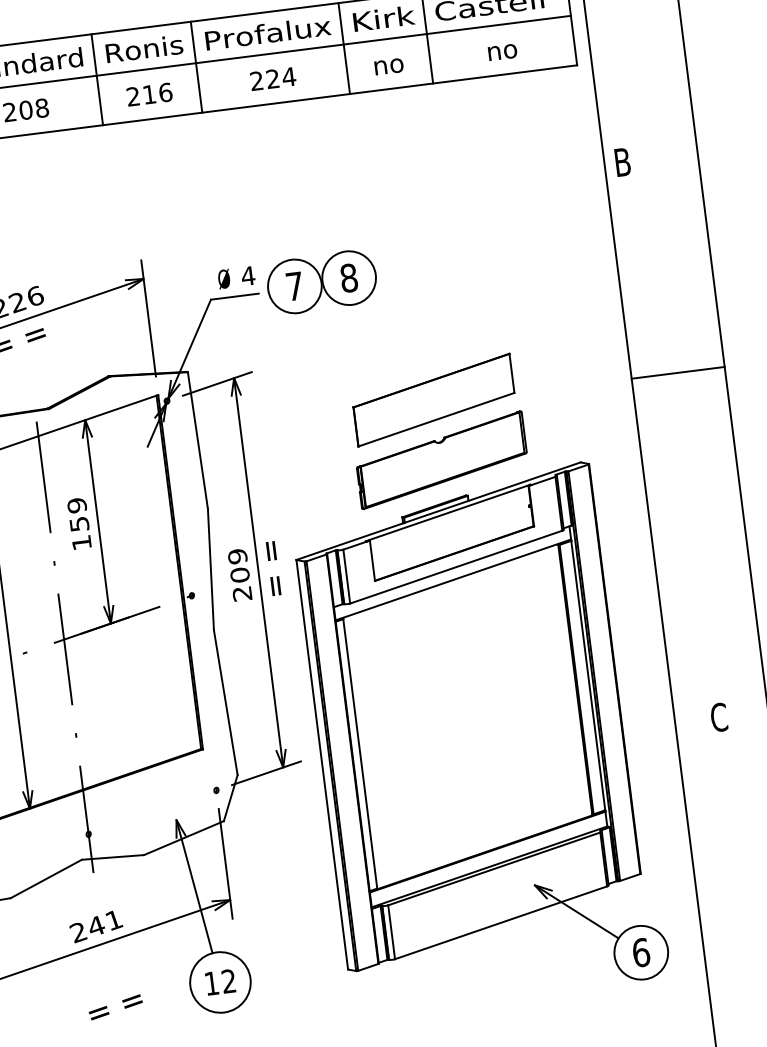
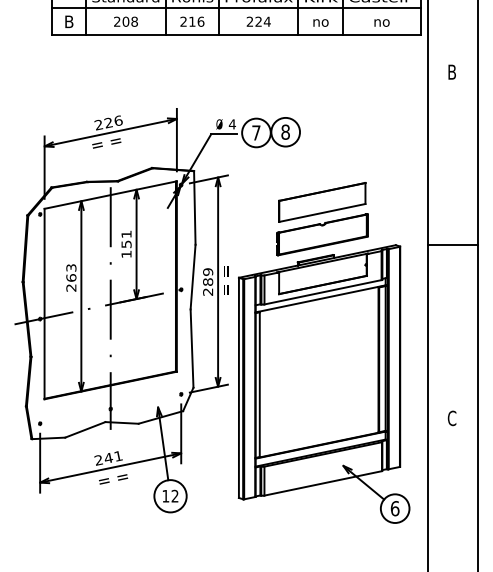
text: (621, 161) -> (451, 71), moved
line: (678, 373) -> (453, 245), moved
text: (77, 505) -> (126, 234), 159 -> 151
text: (238, 574) -> (207, 281), 209 -> 289
text: (718, 717) -> (451, 418), moved
text: (115, 1007) -> (113, 479), moved

